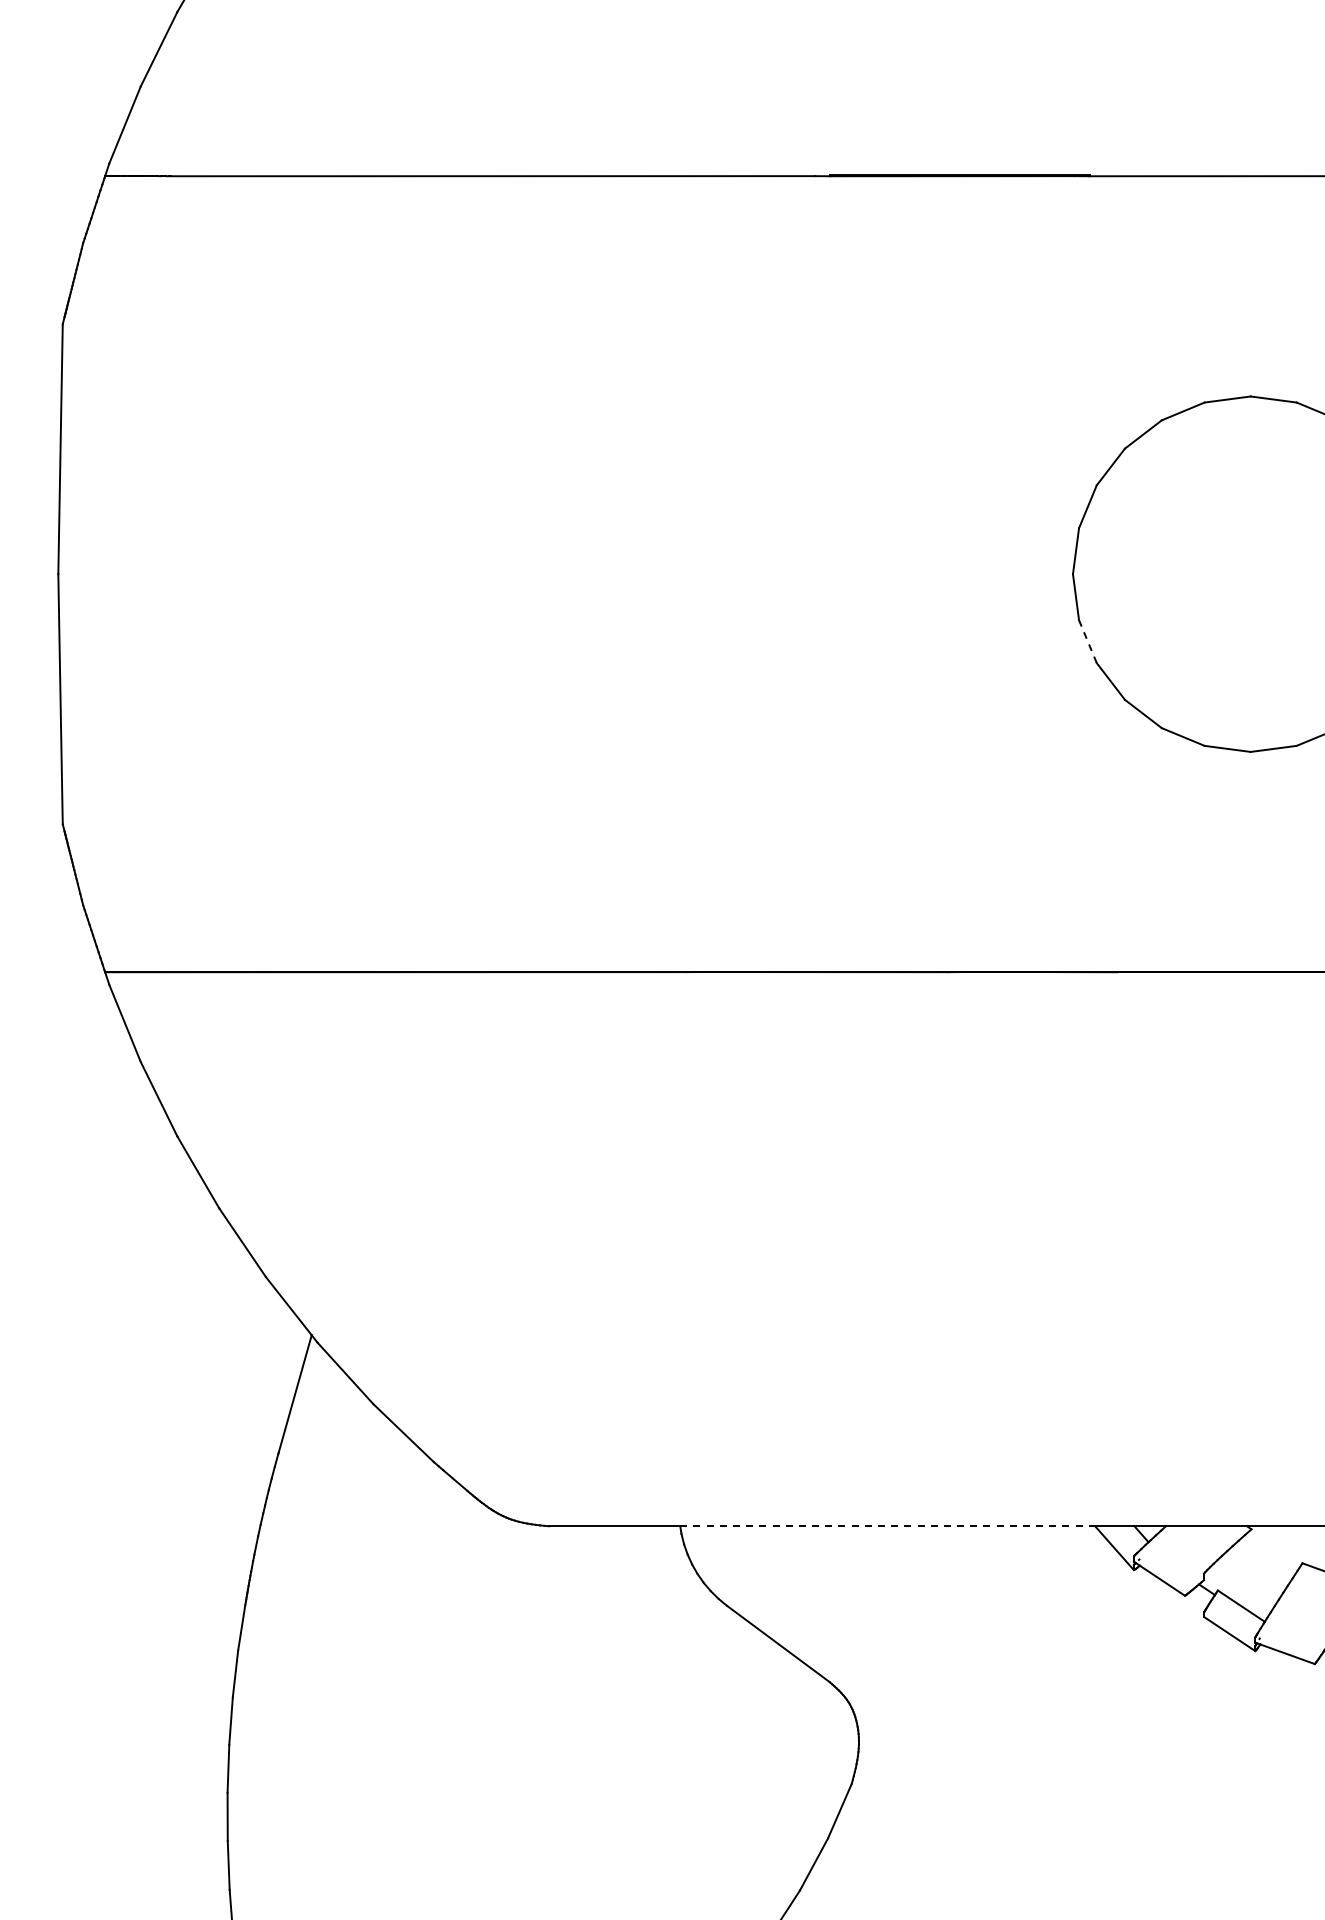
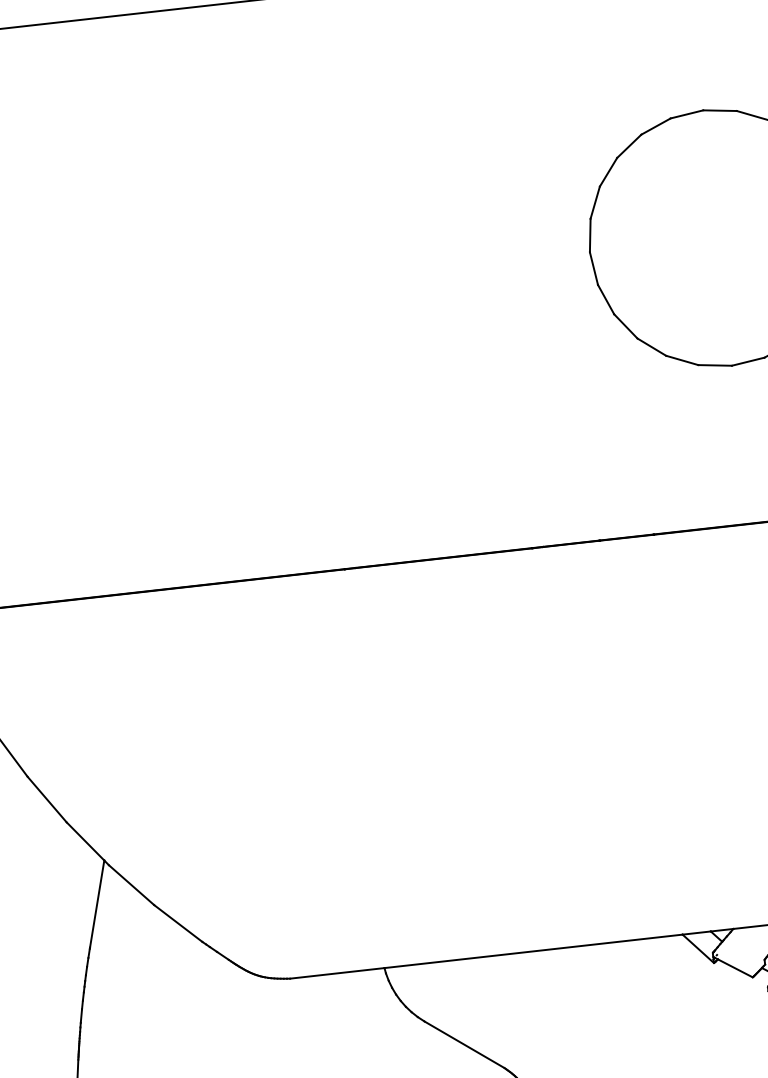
line: (1087, 641) -> (605, 299), dashed -> solid
line: (888, 1526) -> (534, 951), dashed -> solid

